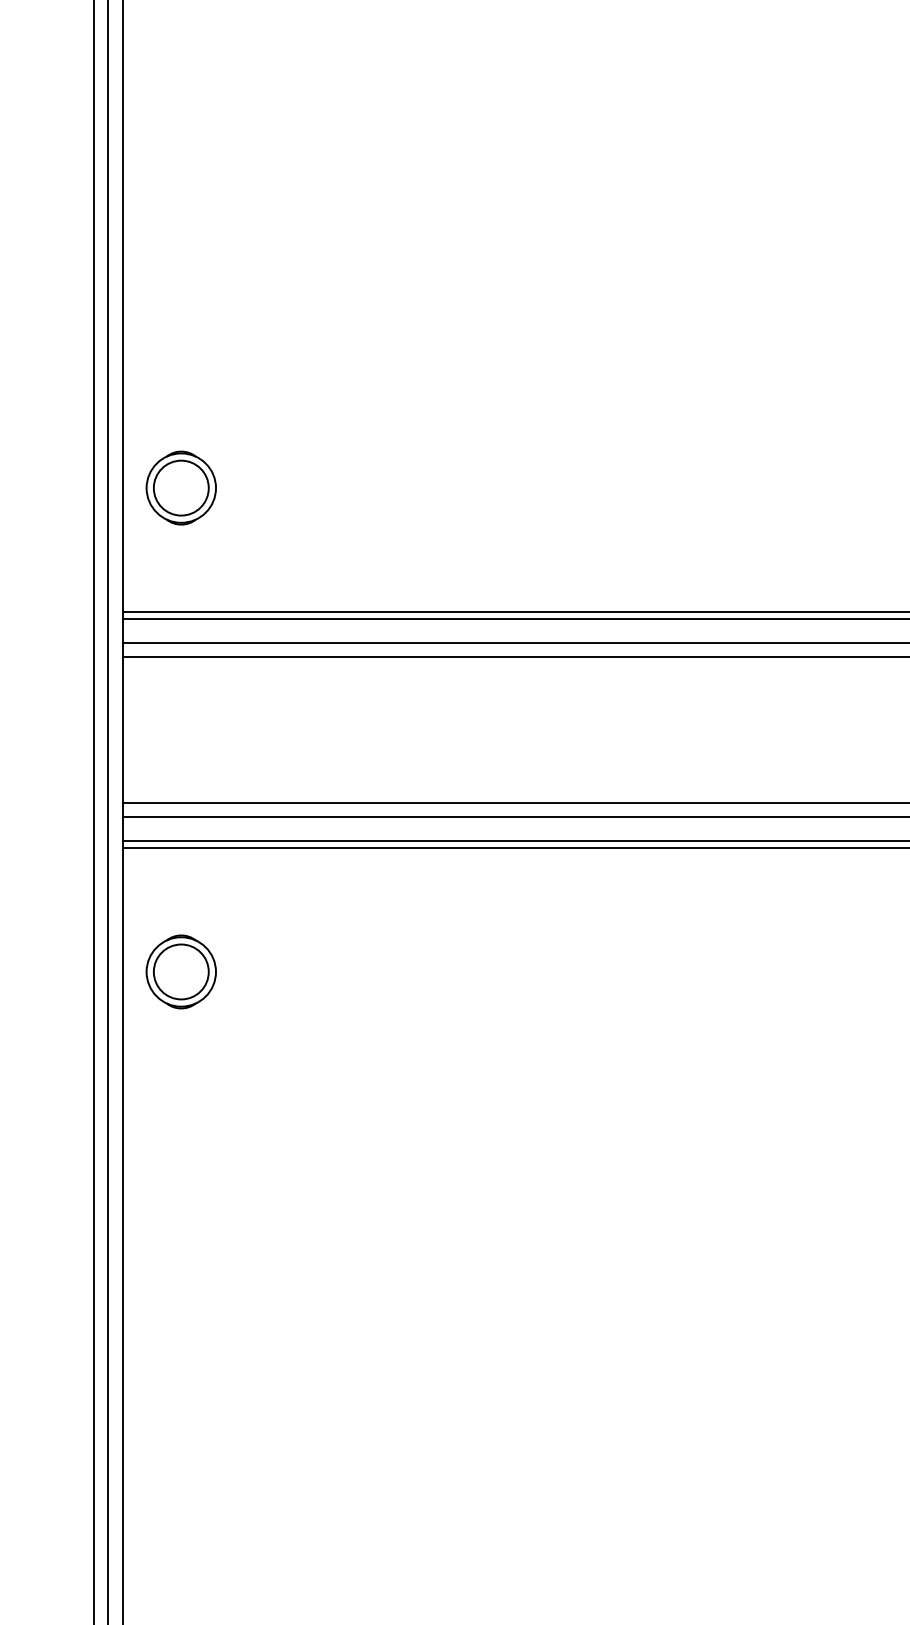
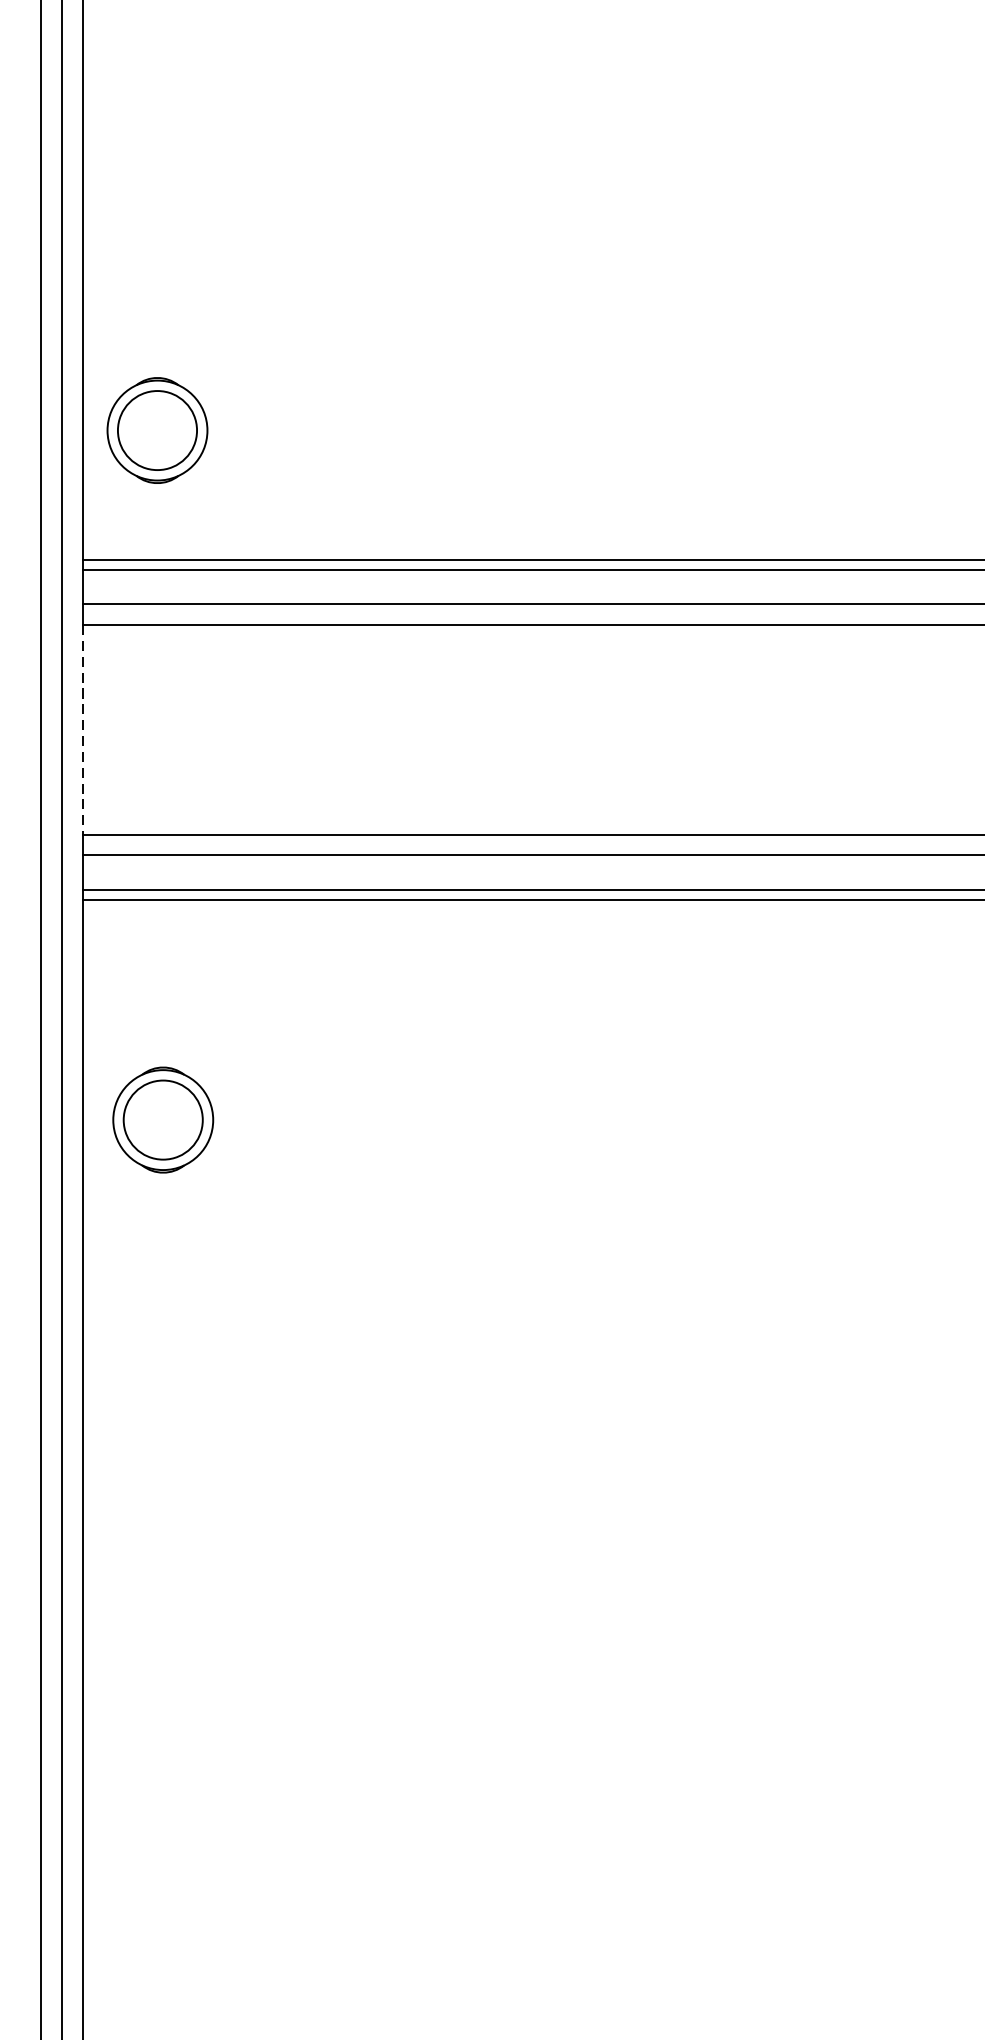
part: (180, 487) -> (156, 429), moved
line: (122, 730) -> (82, 730), solid -> dashed
part: (180, 971) -> (162, 1119), moved

